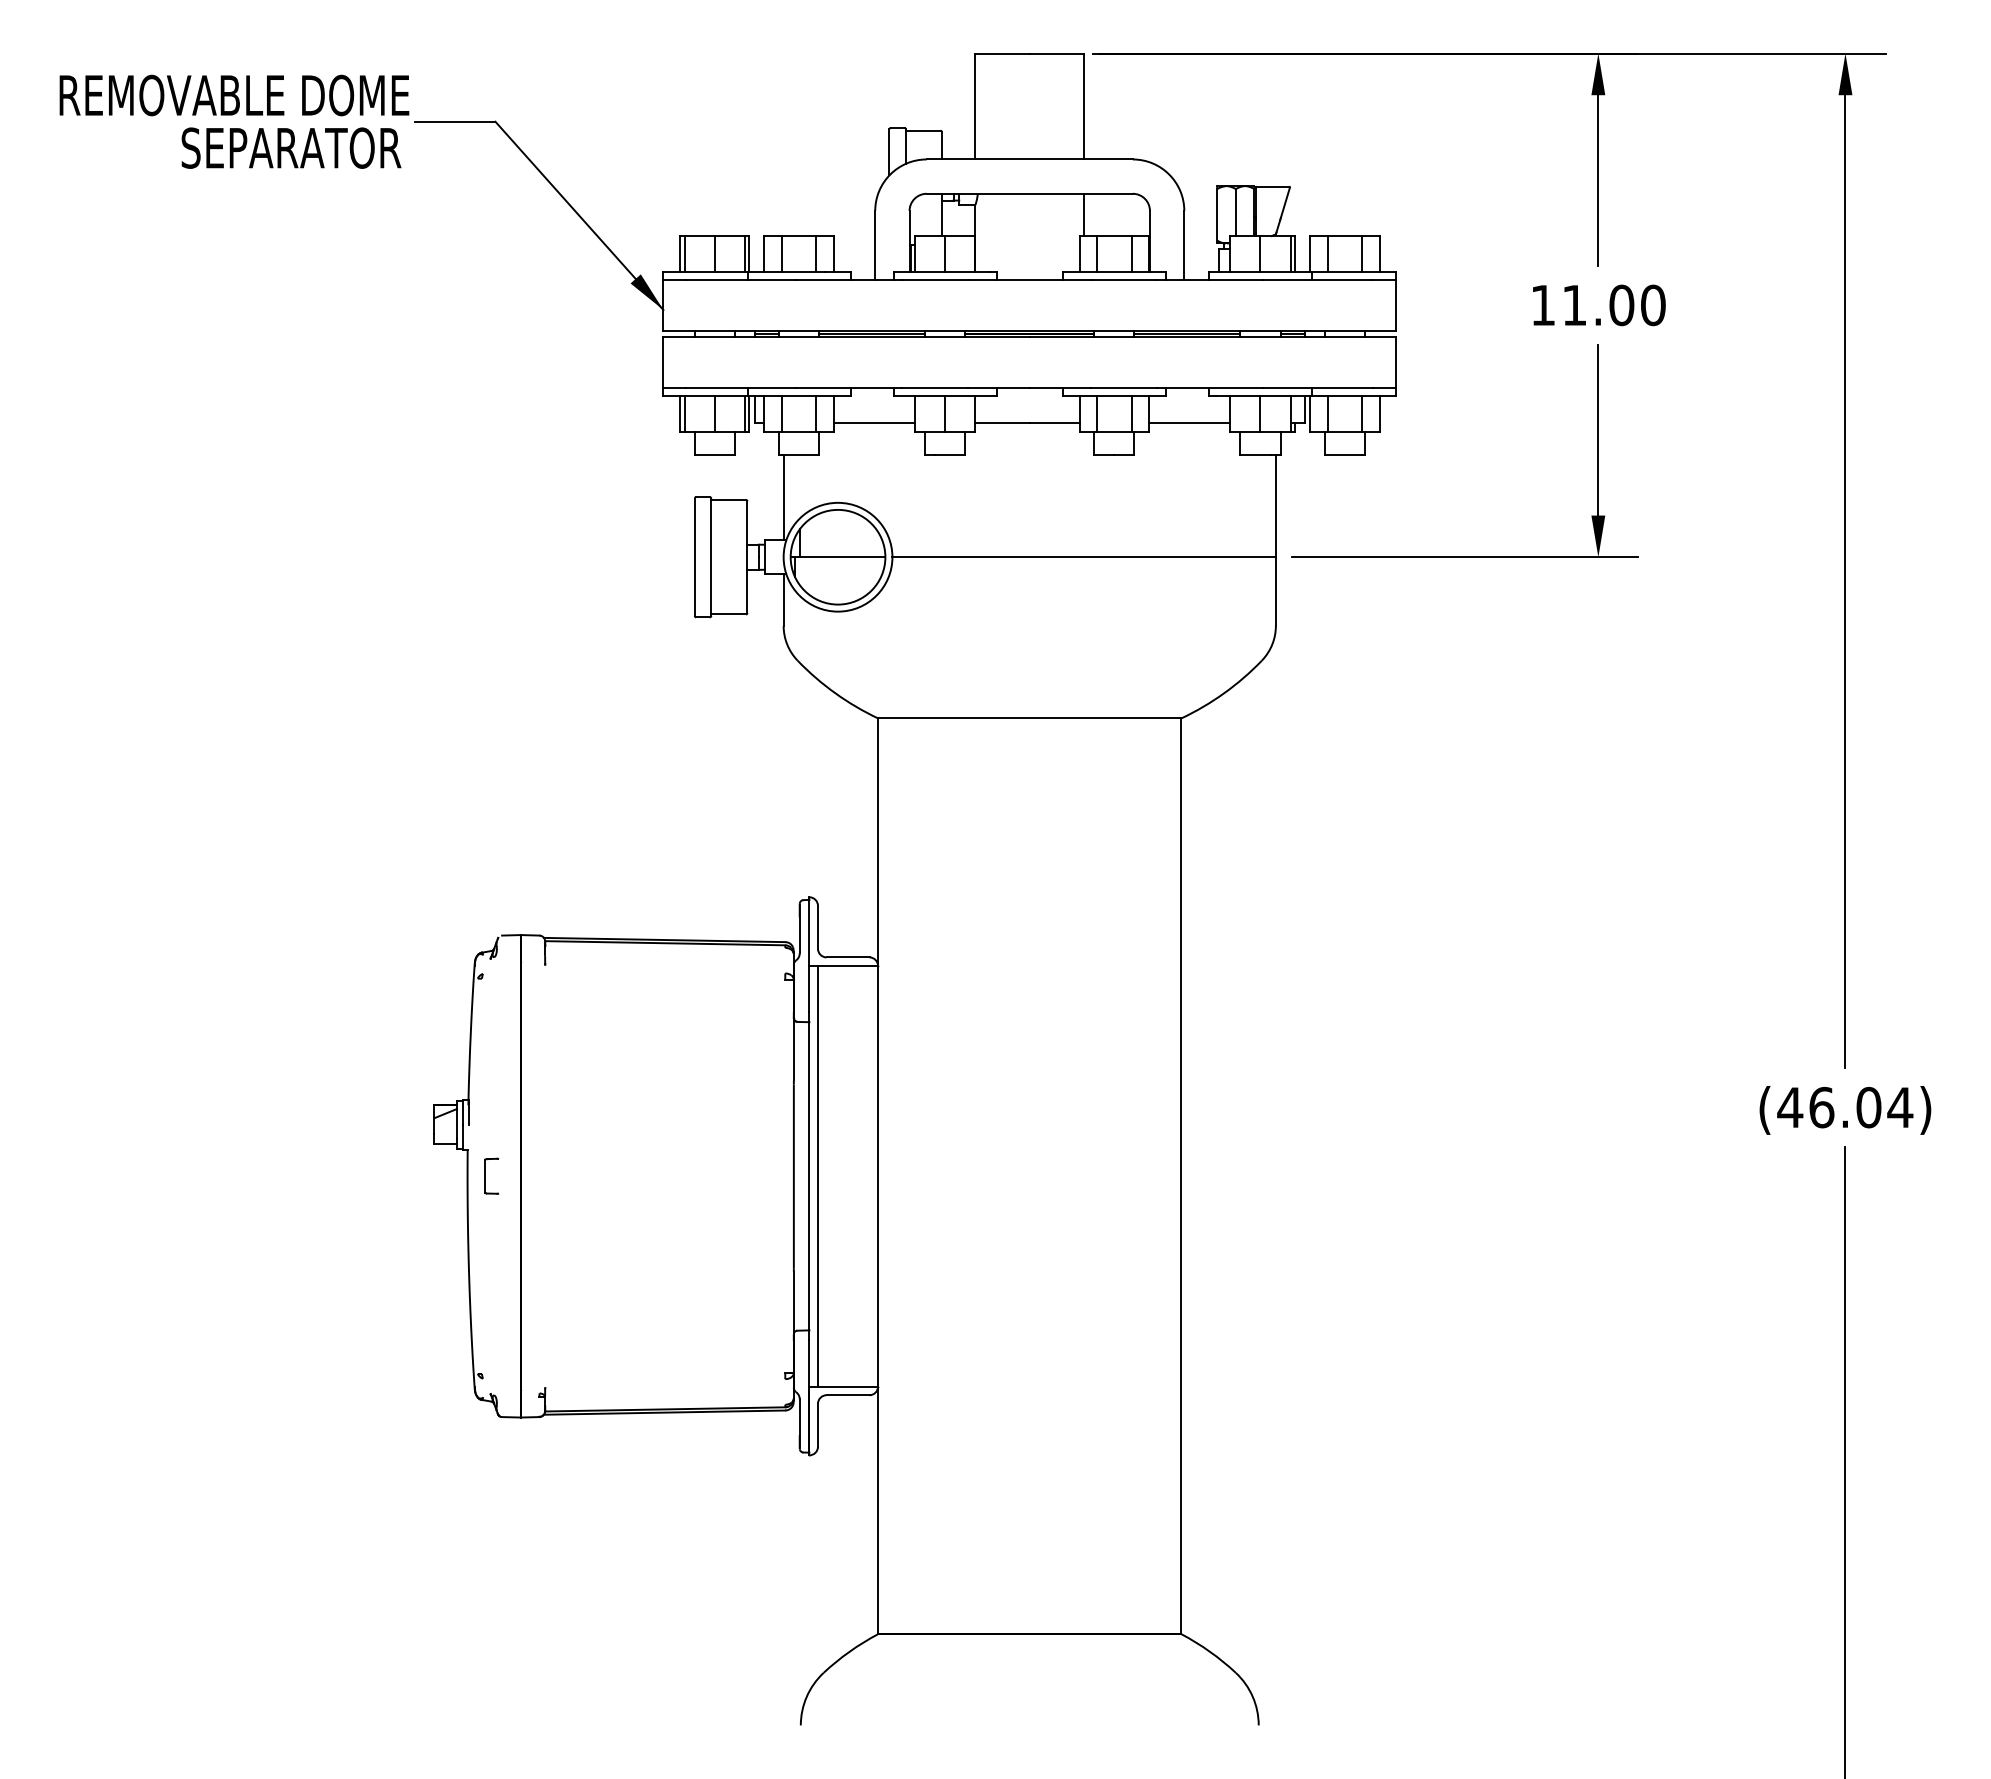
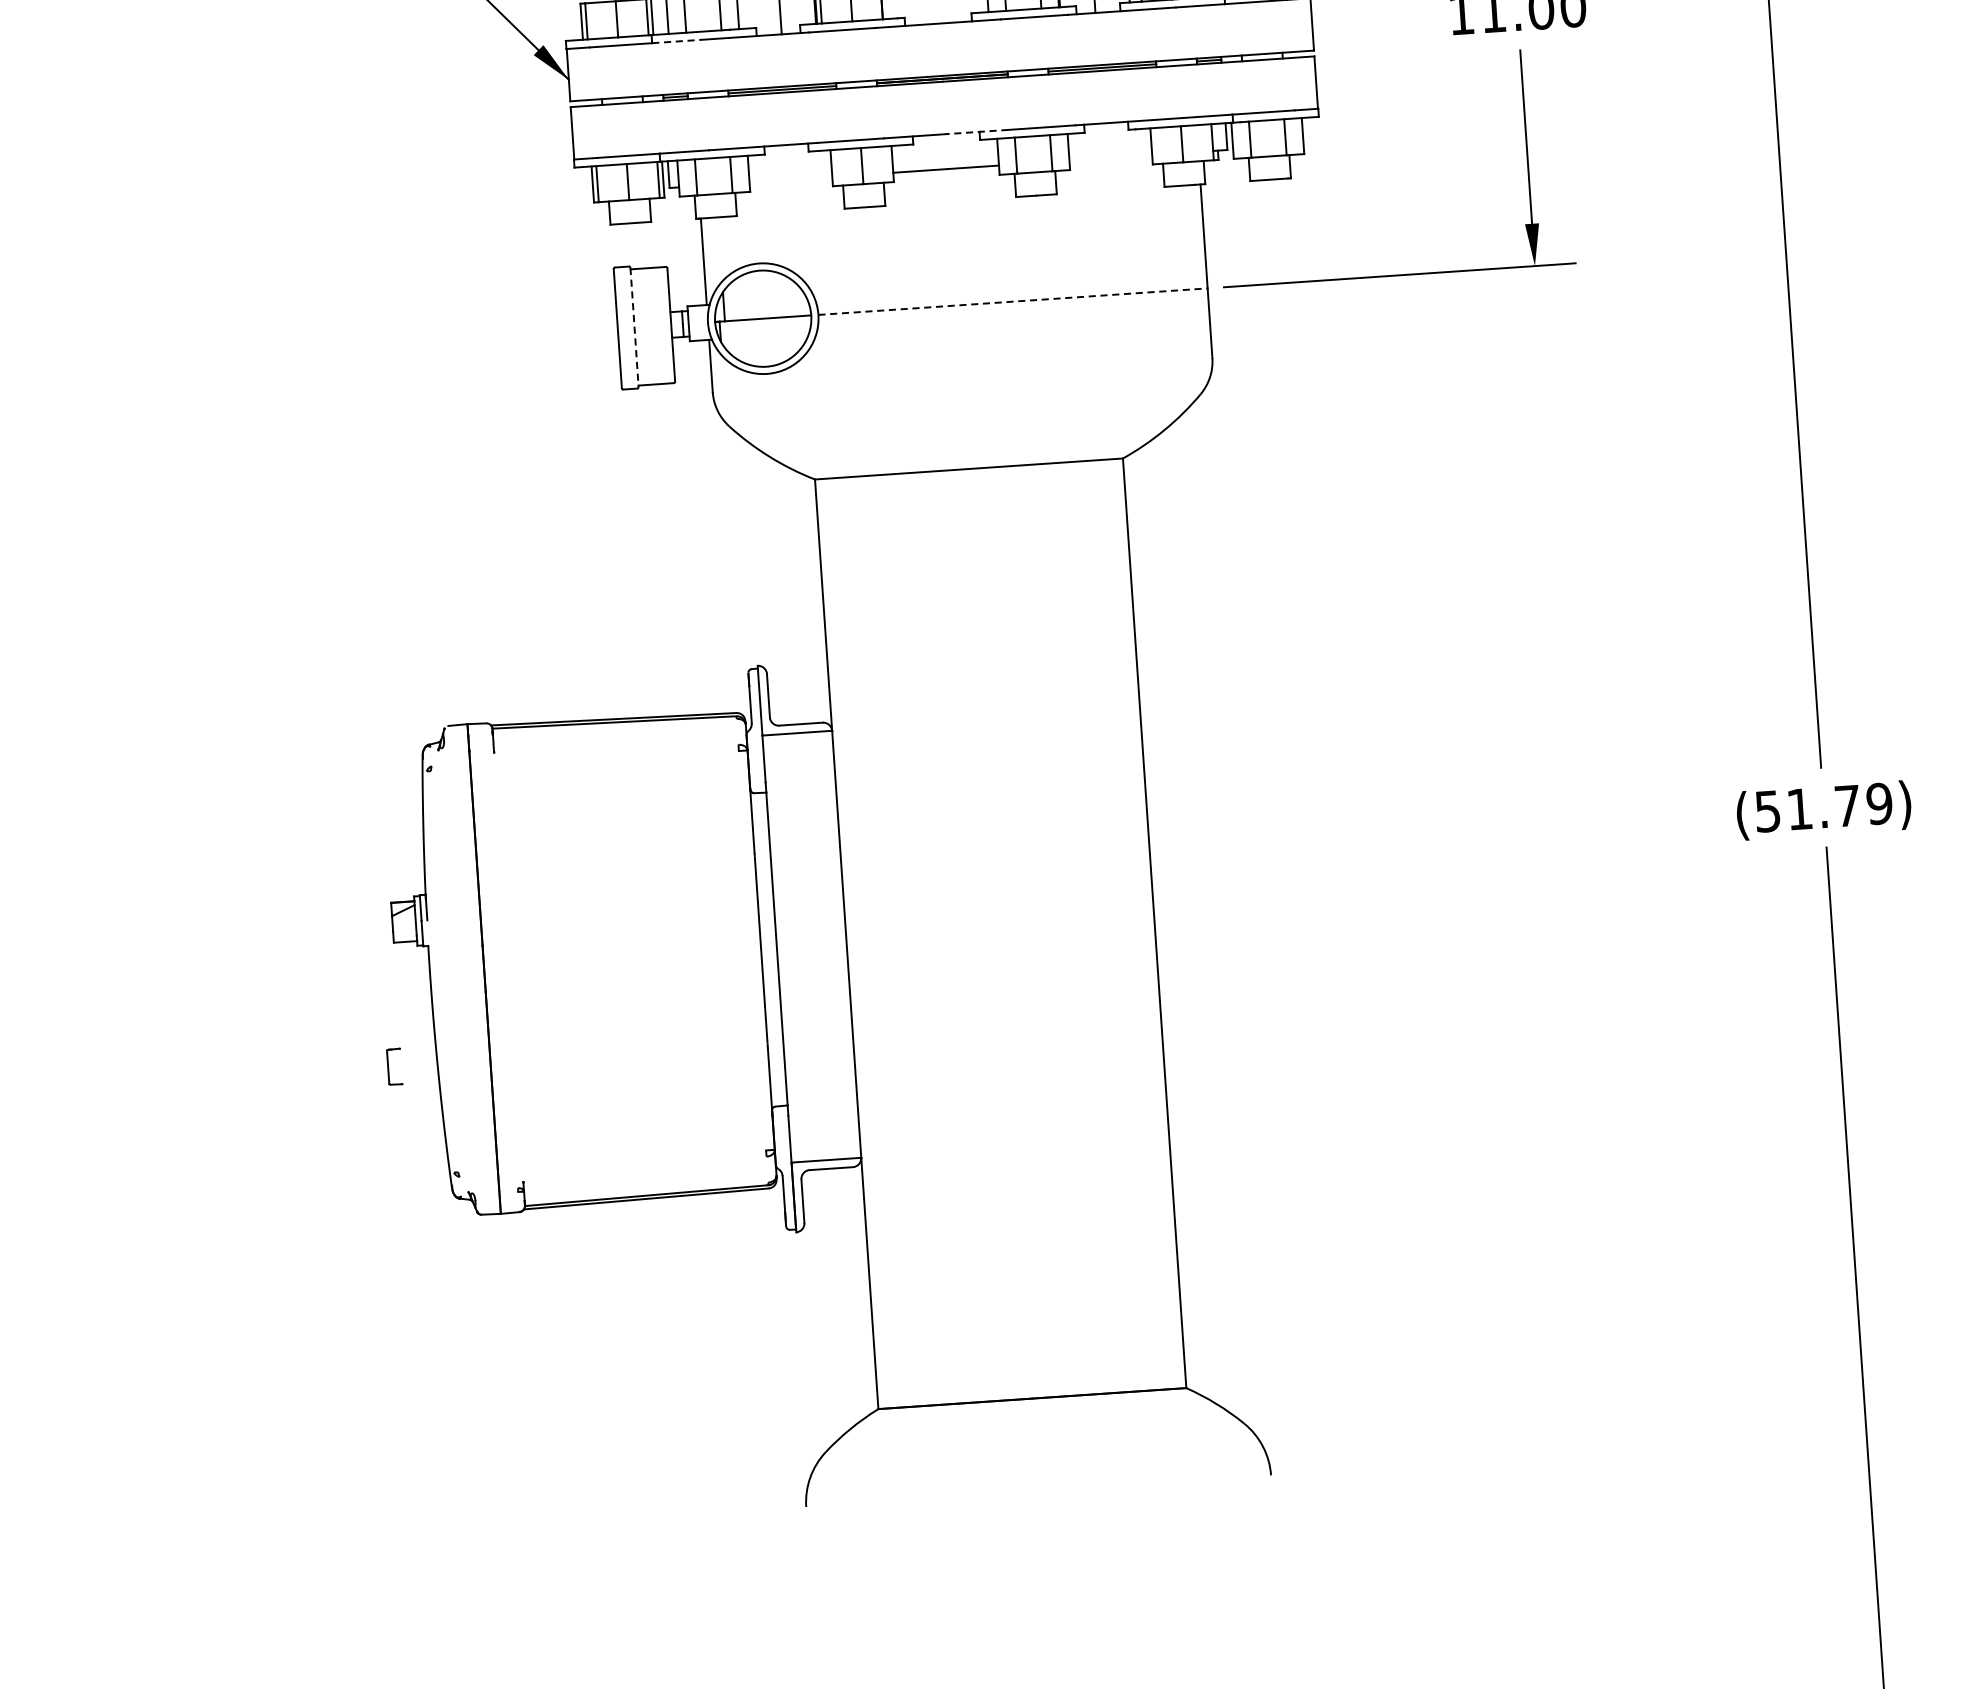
line: (772, 279) -> (677, 41), solid -> dashed
line: (1060, 388) -> (977, 132), solid -> dashed
line: (874, 422) -> (790, 179), removed
line: (1189, 422) -> (1110, 157), removed
line: (711, 557) -> (634, 327), solid -> dashed
line: (1084, 557) -> (1013, 301), solid -> dashed
text: (1845, 1107) -> (1823, 807), (46.04) -> (51.79)
part: (491, 1175) -> (394, 1066), moved
line: (817, 1175) -> (785, 947), removed

